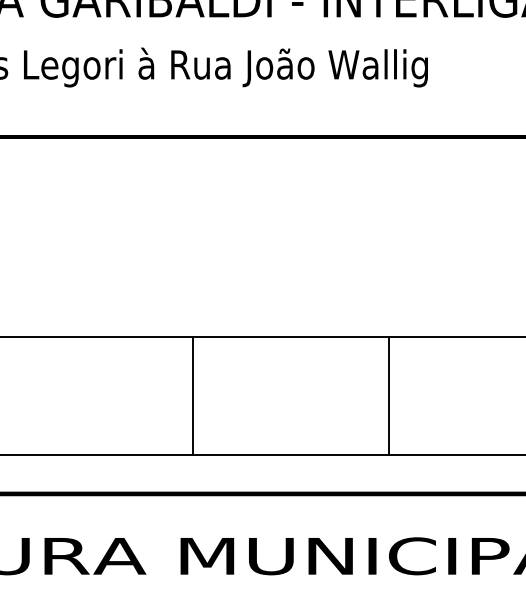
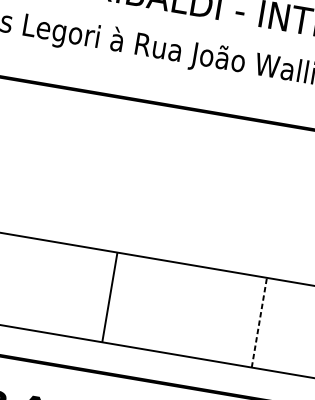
line: (389, 395) -> (259, 322), solid -> dashed

